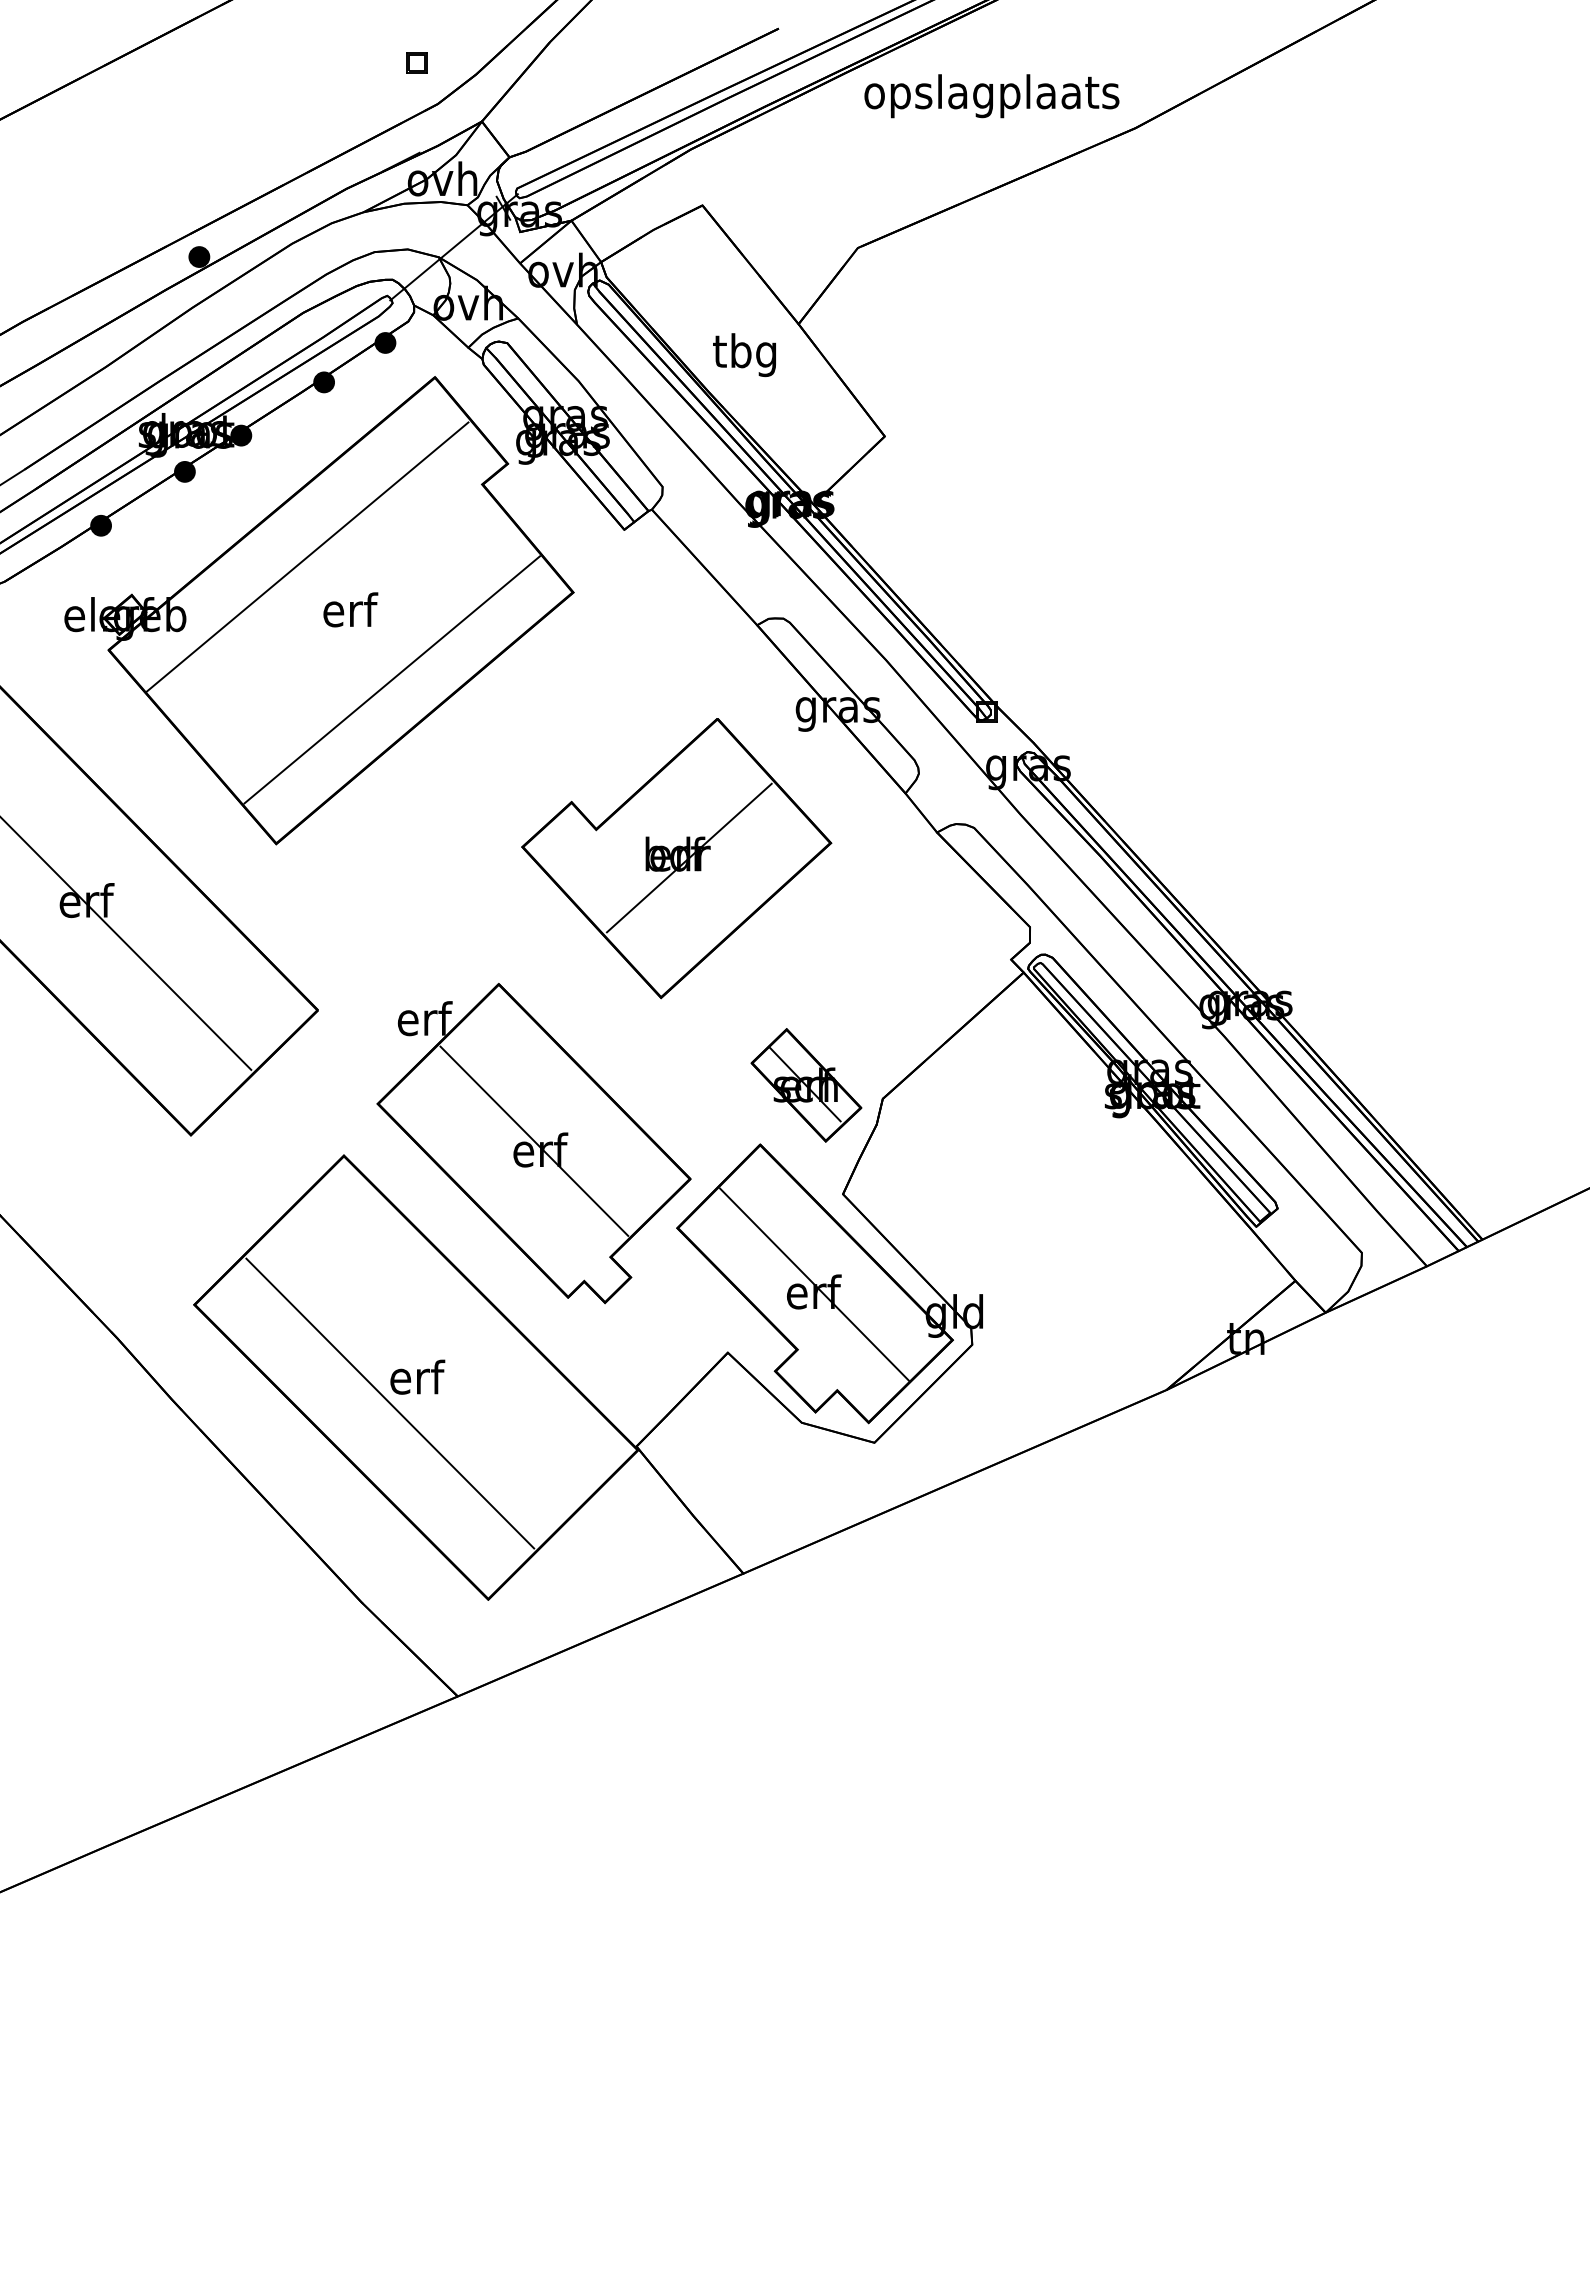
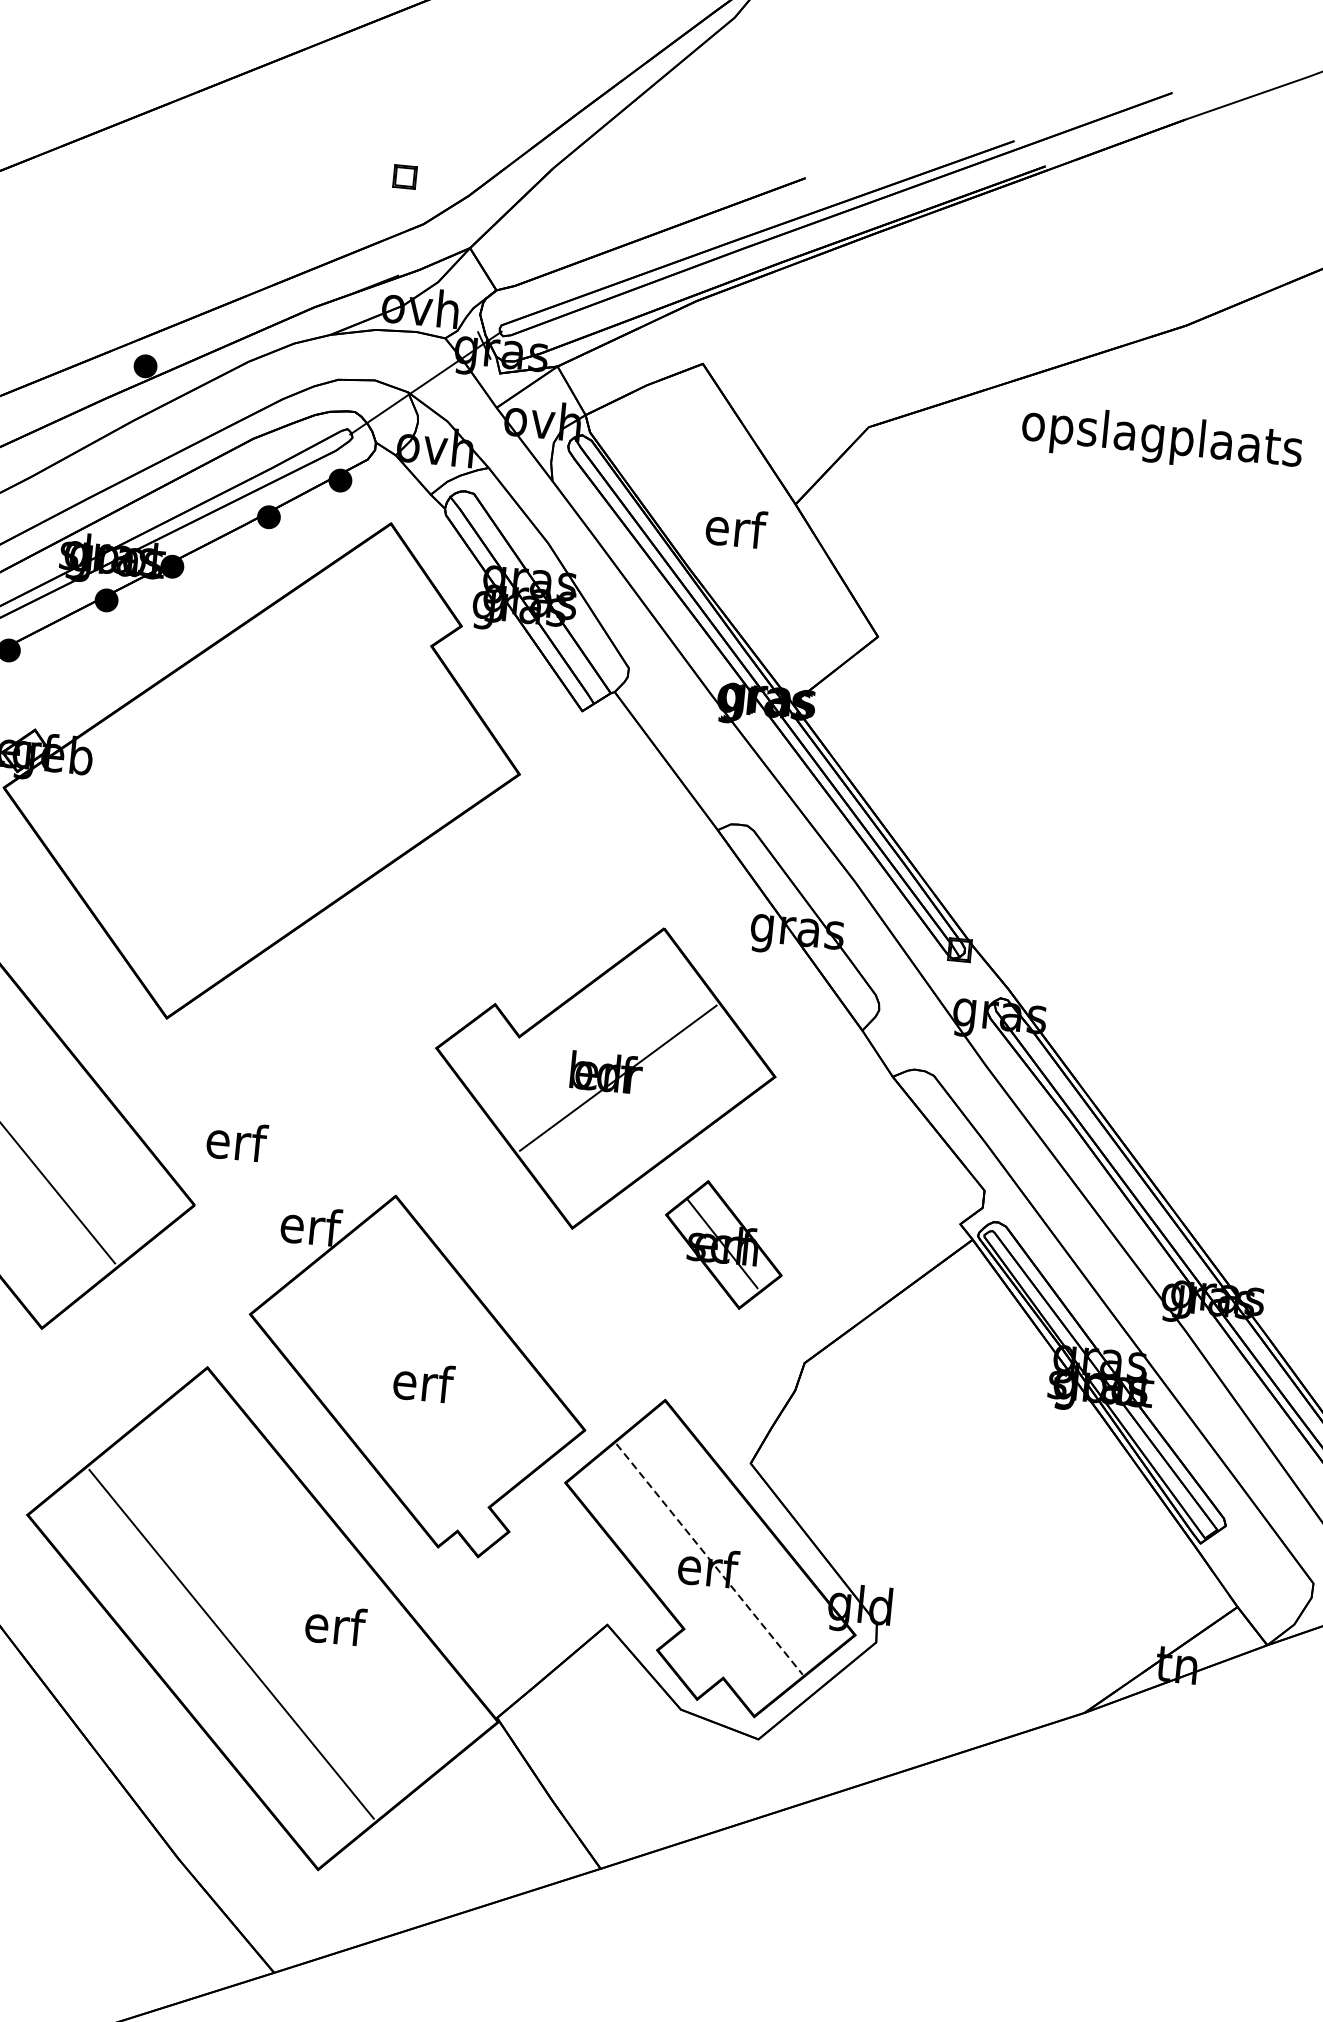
text: (991, 96) -> (1161, 439), moved
text: (744, 355) -> (732, 532), tbg -> erf
line: (306, 557) -> (230, 707), removed
text: (350, 609) -> (236, 1140), moved
line: (391, 679) -> (310, 850), removed
part: (806, 1085) -> (723, 1245), moved
line: (534, 1140) -> (418, 1371), removed
line: (814, 1284) -> (709, 1559), solid -> dashed
text: (417, 1376) -> (335, 1624), moved

